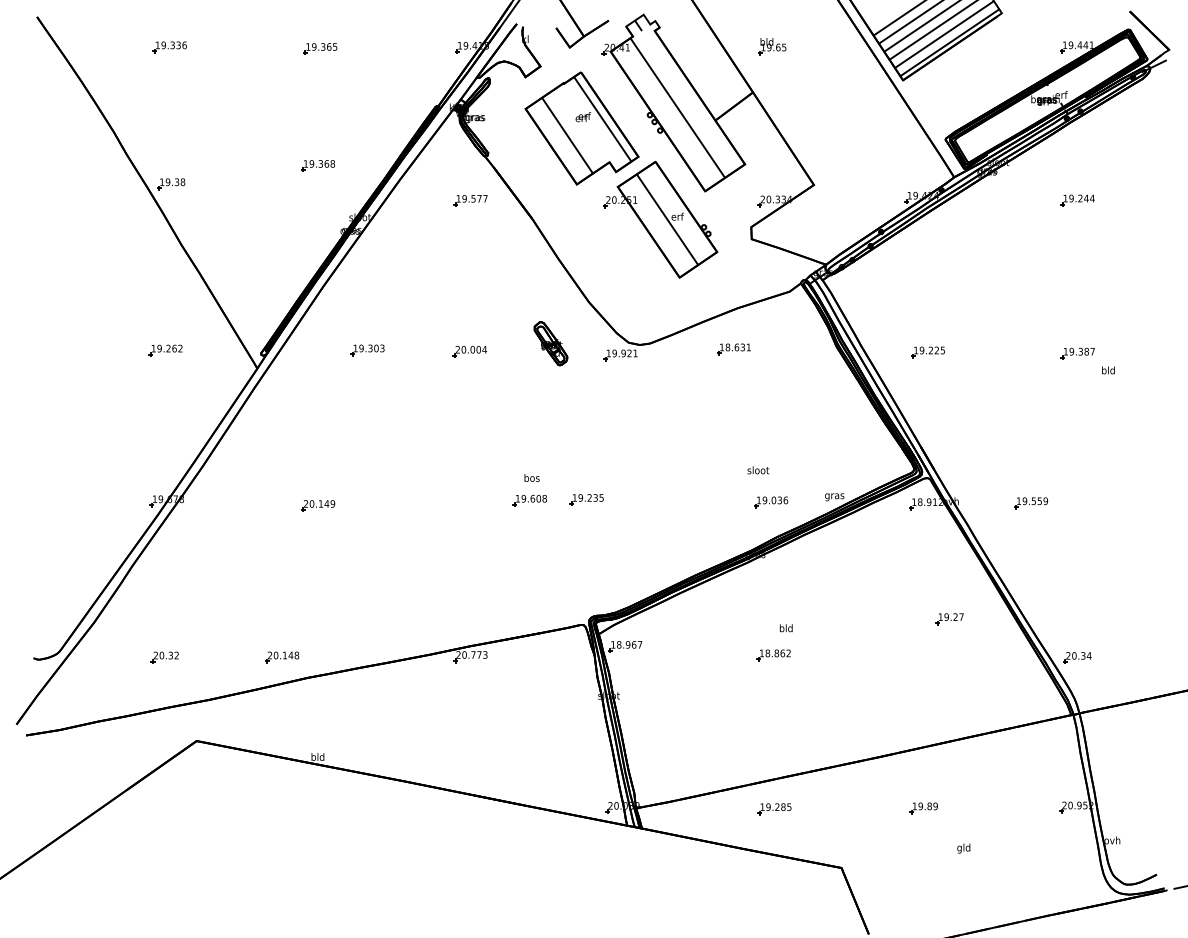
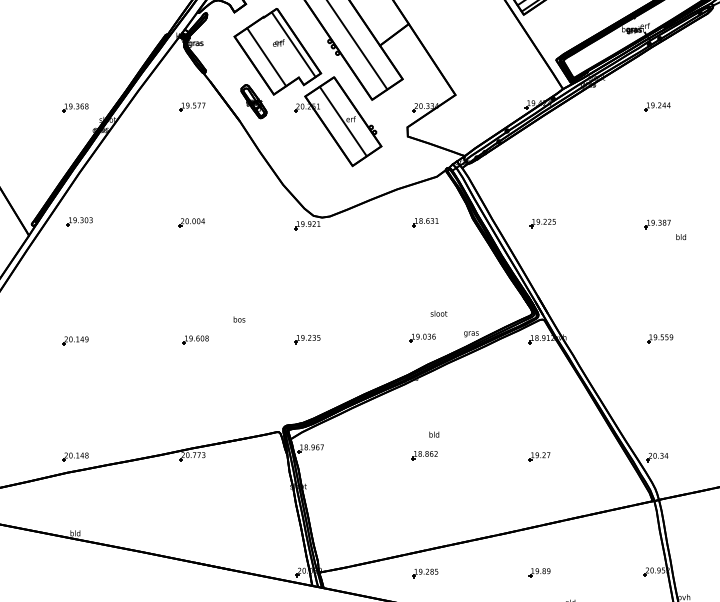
part: (318, 165) -> (75, 107), moved
part: (550, 343) -> (253, 101), moved
part: (733, 349) -> (425, 222), moved
part: (367, 350) -> (79, 221), moved
text: (758, 470) -> (439, 313), moved
part: (586, 499) -> (307, 339), moved
part: (529, 500) -> (195, 339), moved
part: (1030, 503) -> (659, 339), moved
part: (949, 619) -> (539, 457), moved
part: (282, 657) -> (75, 457), moved

